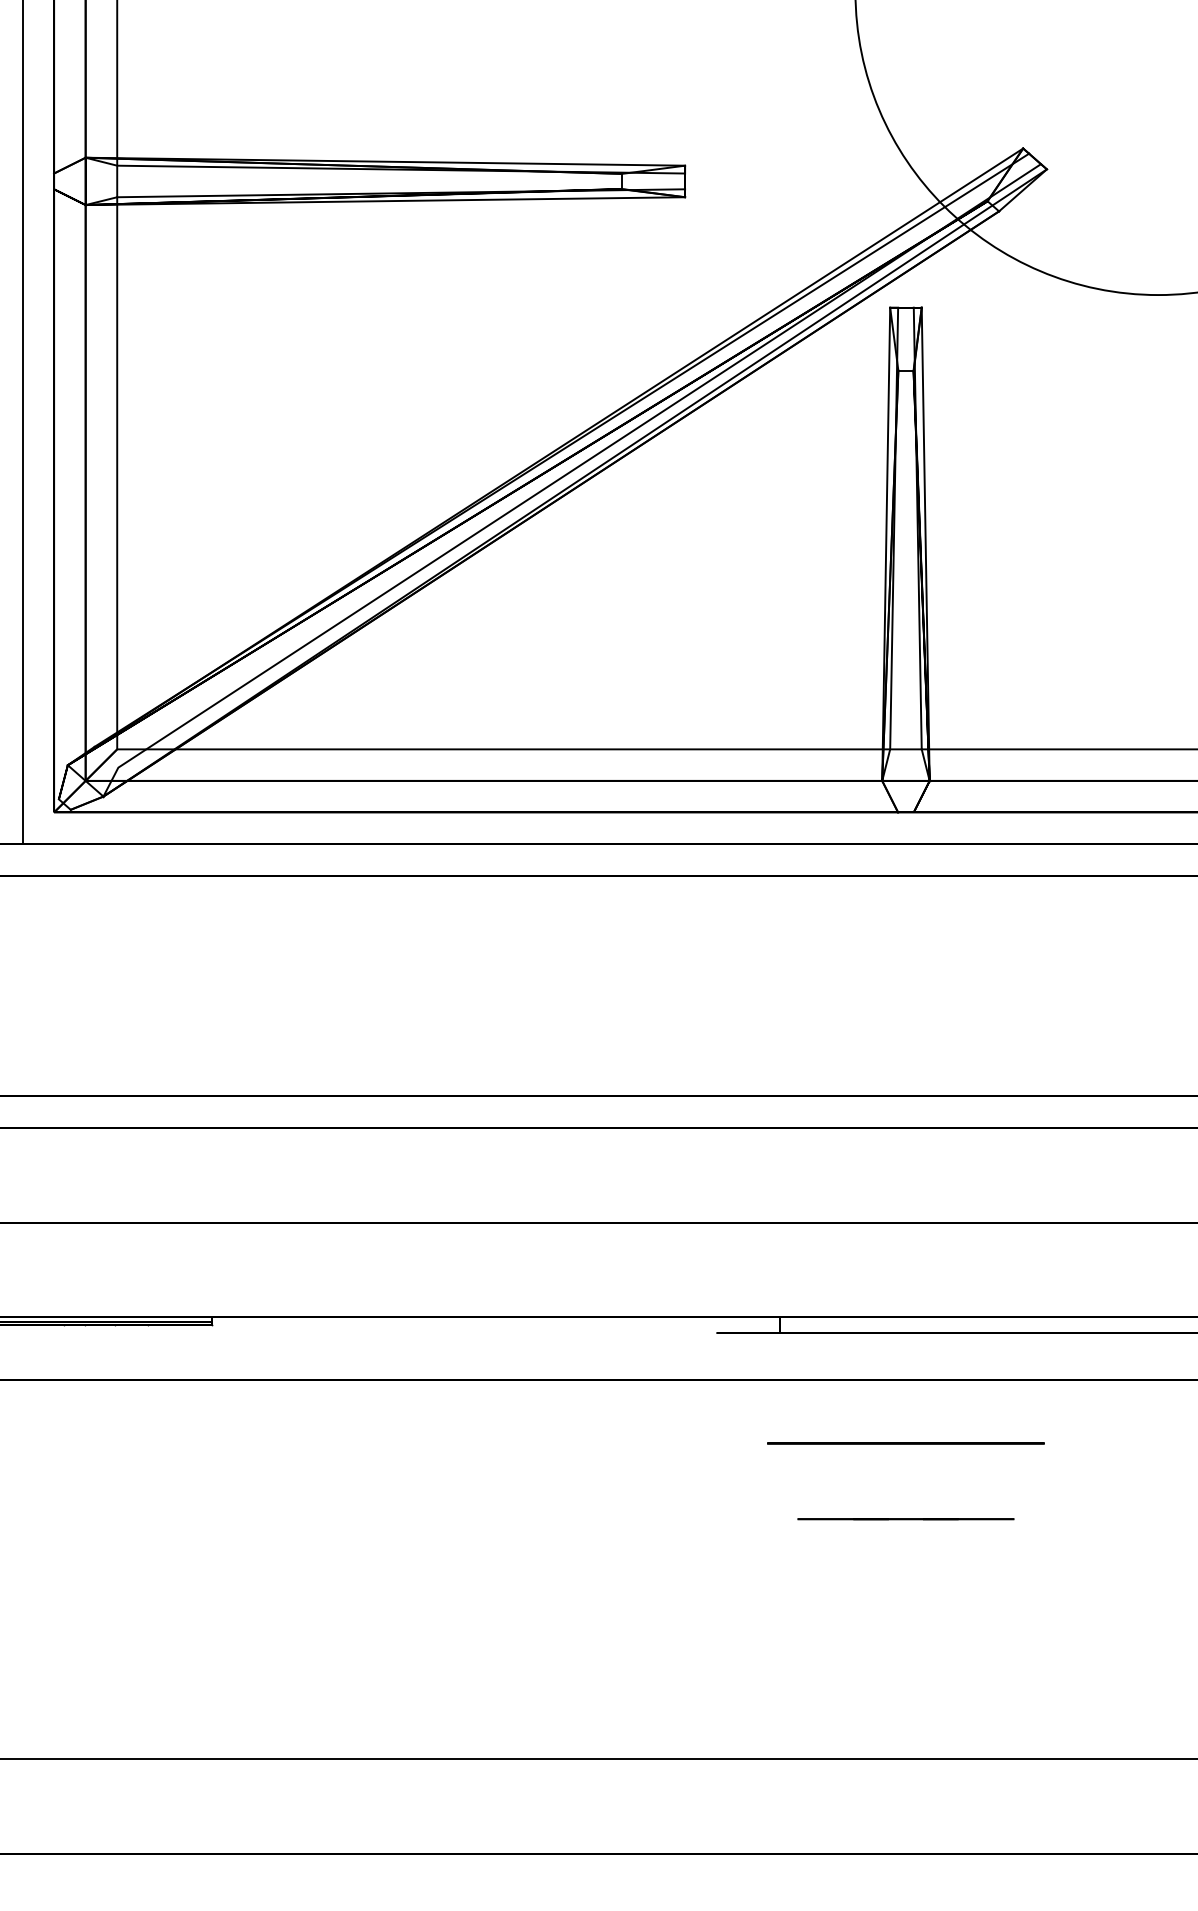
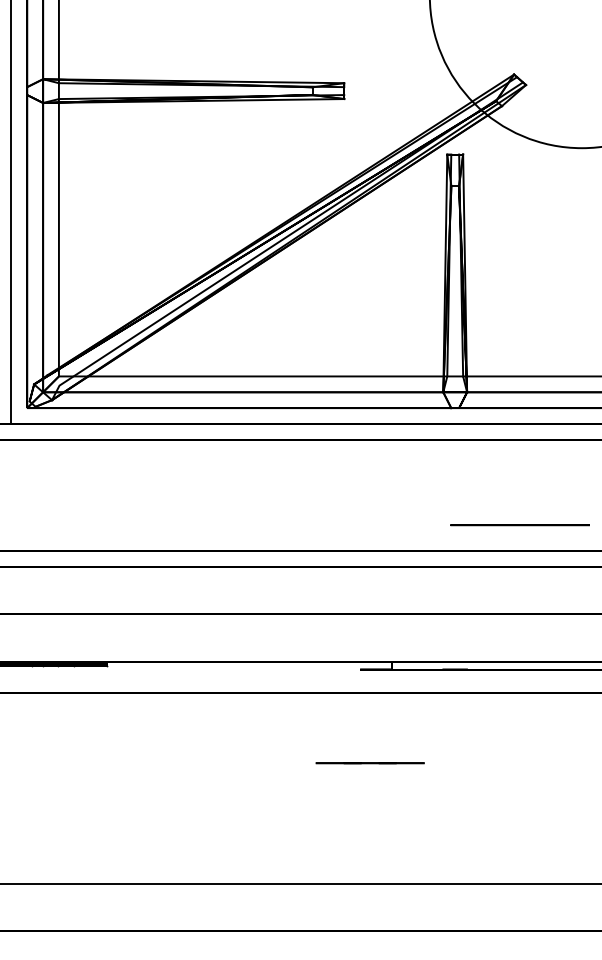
circle: (904, 1444) -> (519, 525), moved
line: (904, 1519) -> (369, 763), moved

